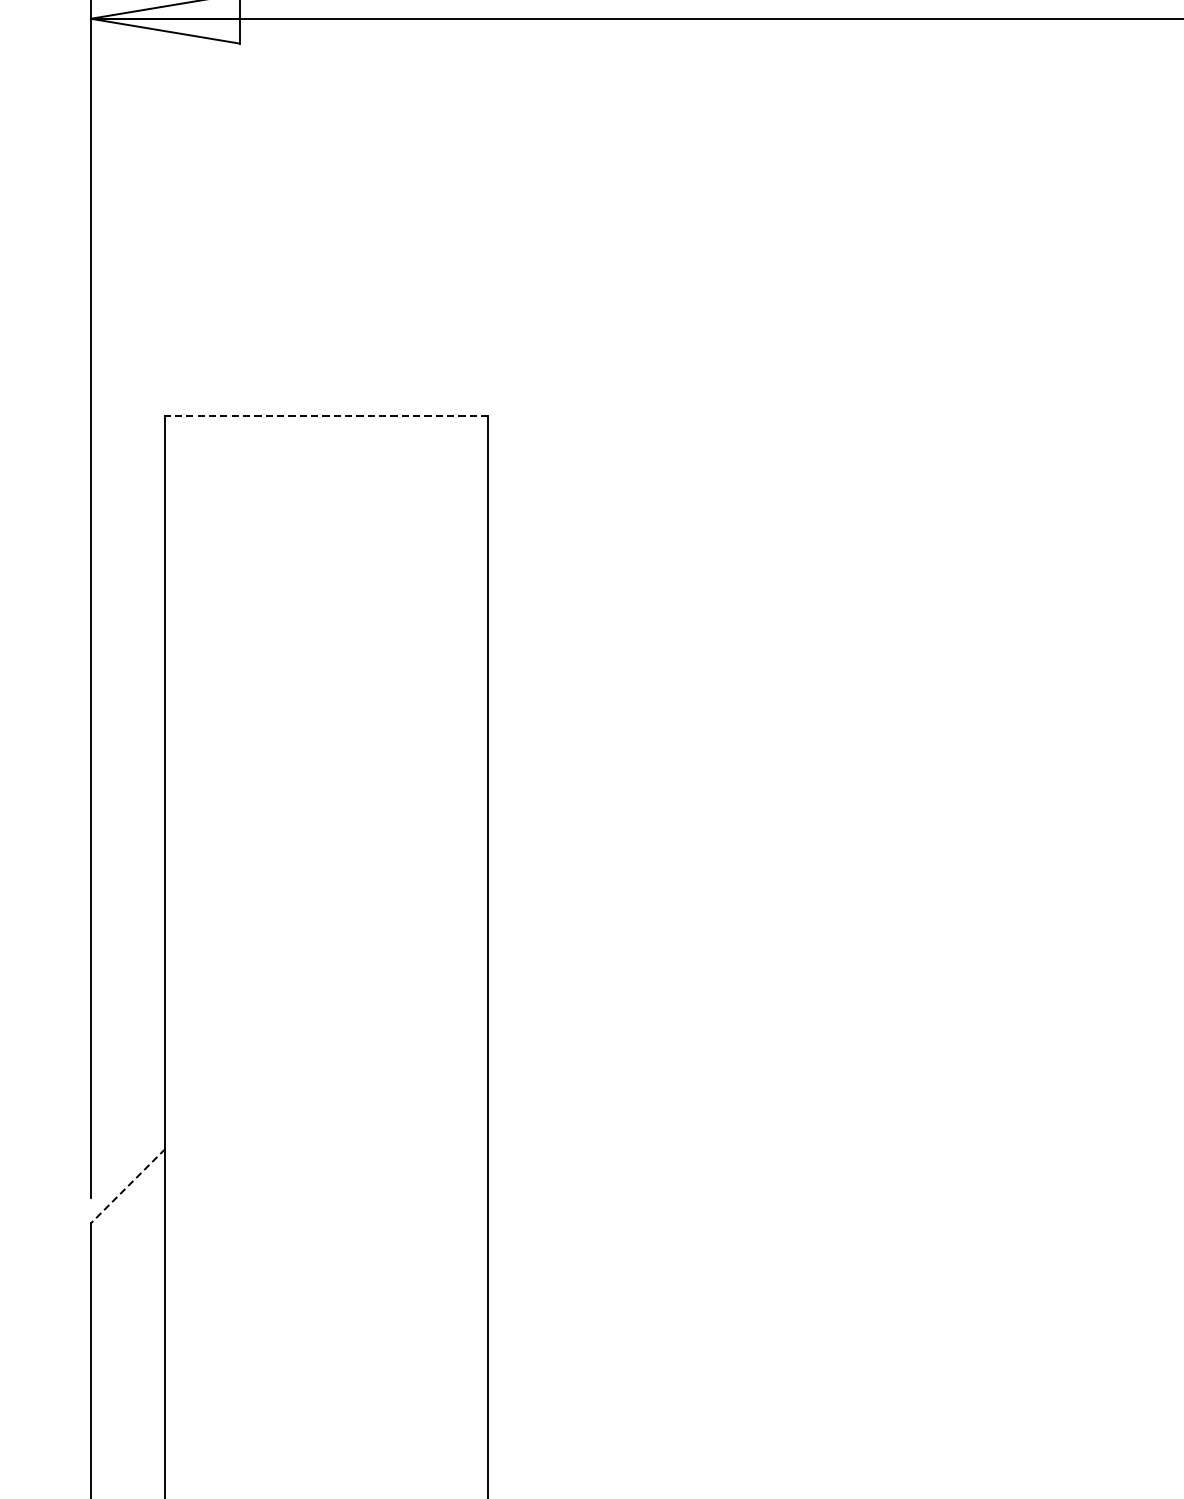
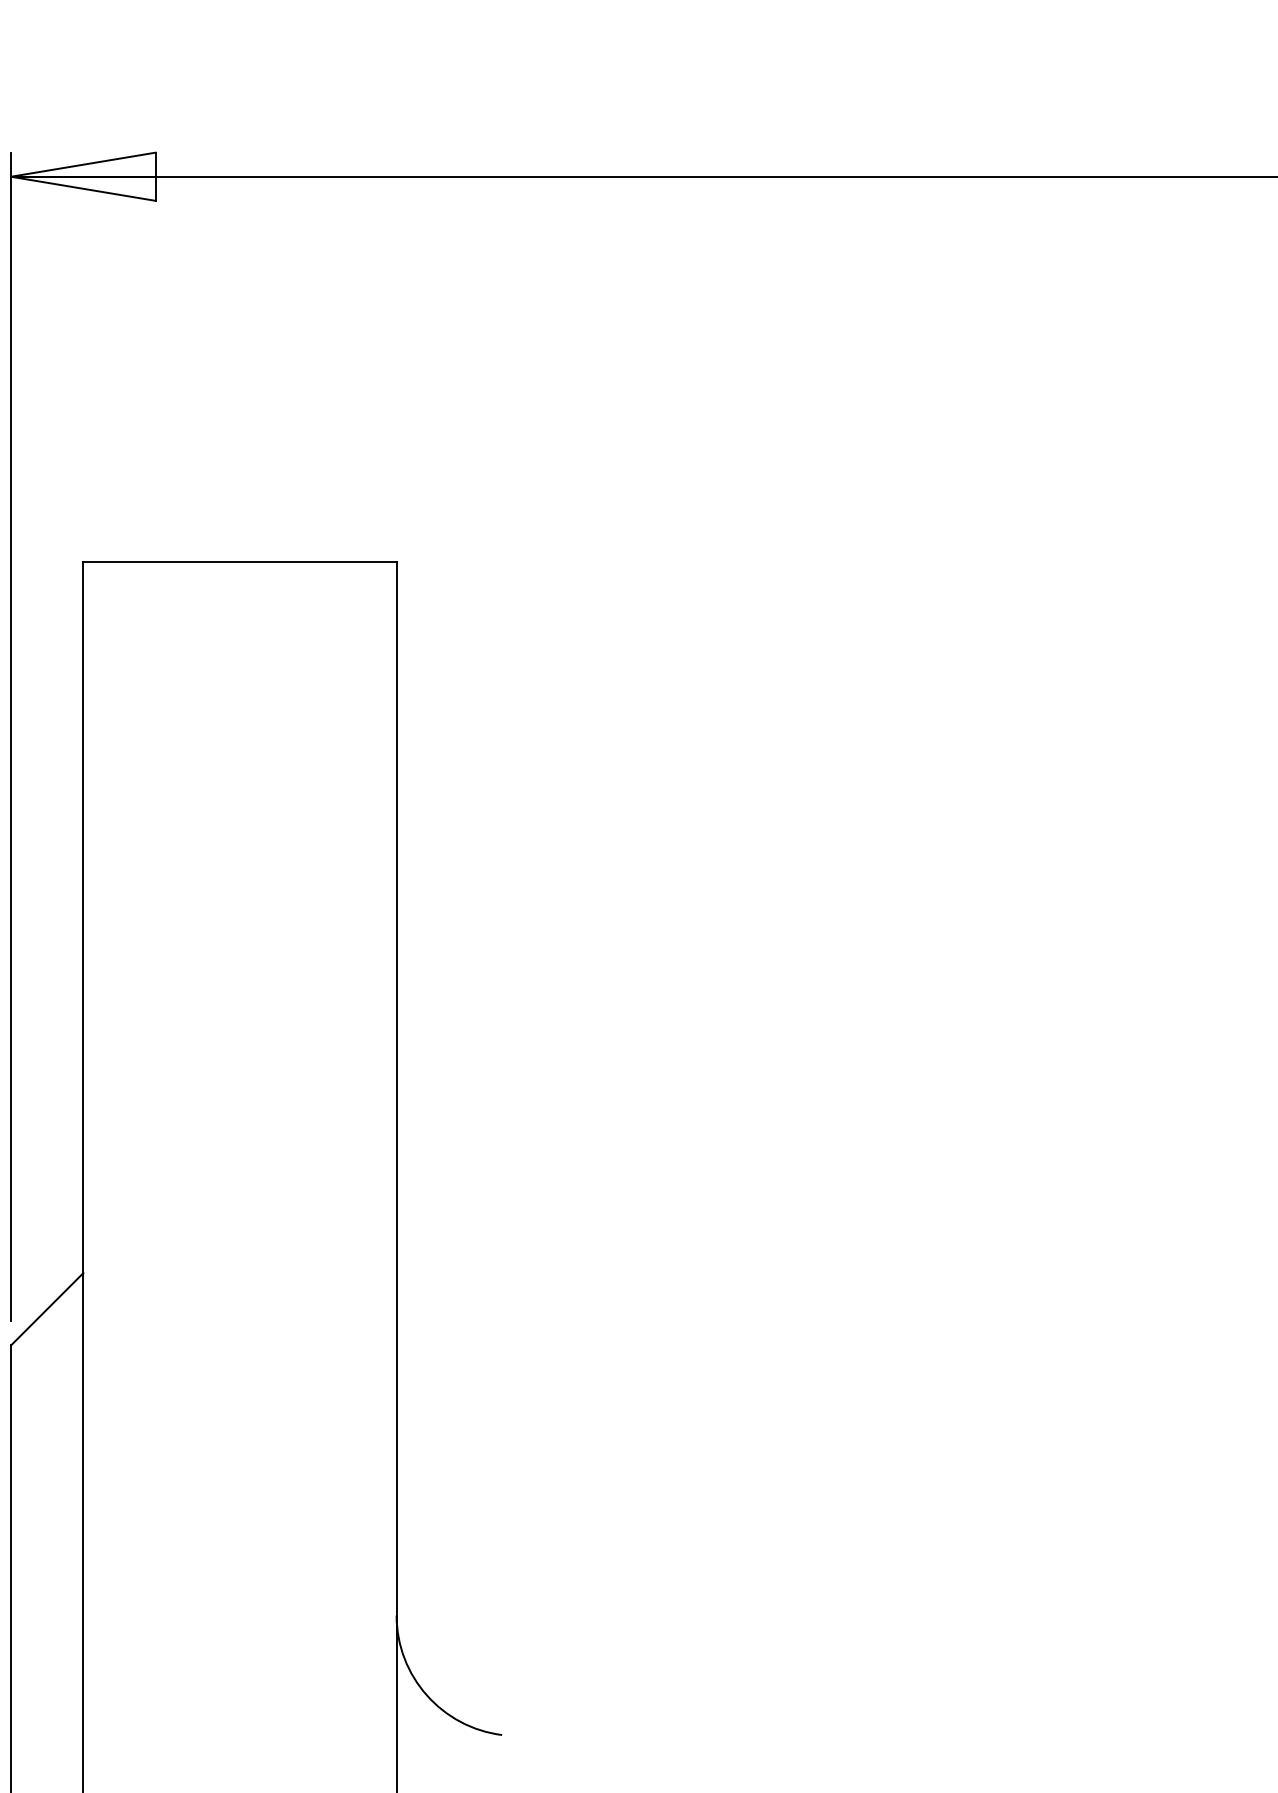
line: (327, 416) -> (240, 562), dashed -> solid
line: (127, 1186) -> (46, 1309), dashed -> solid

